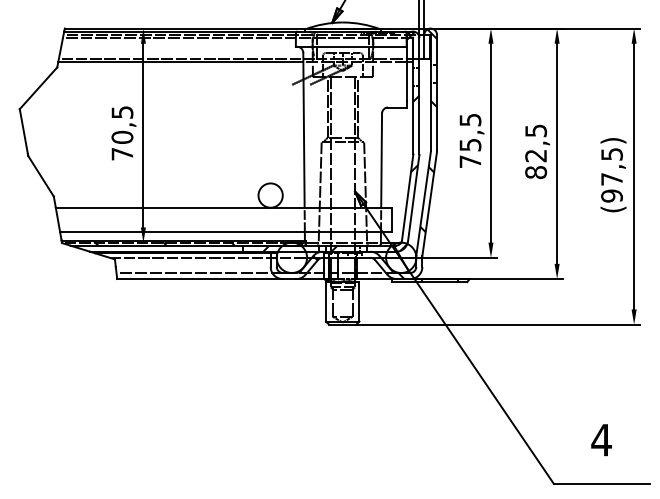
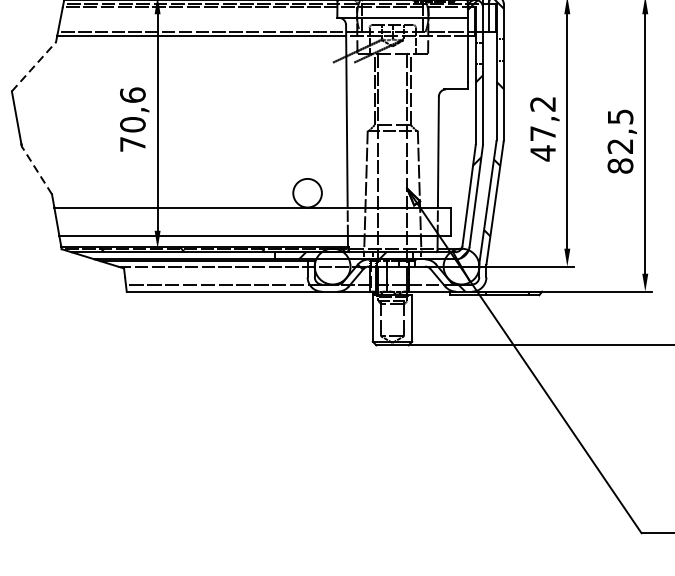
line: (38, 87) -> (33, 65), solid -> dashed
text: (122, 111) -> (132, 94), 70,5 -> 70,6
text: (470, 141) -> (543, 129), 75,5 -> 47,2
line: (41, 176) -> (37, 170), solid -> dashed

